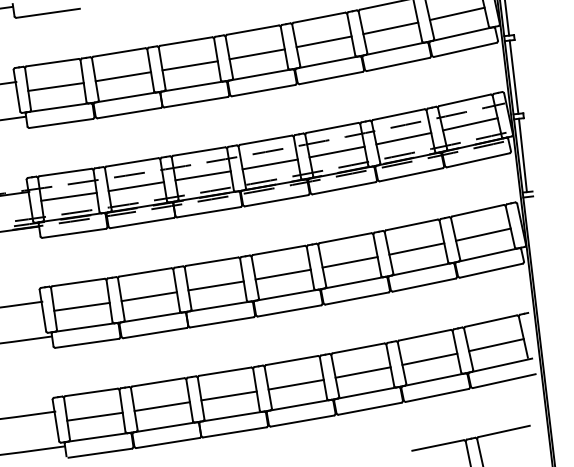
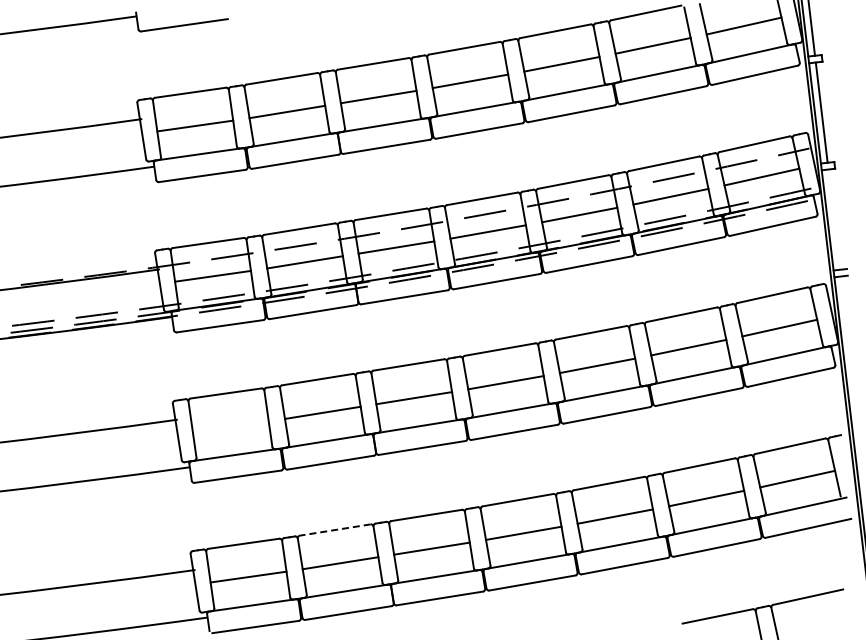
line: (522, 155) -> (833, 219), removed
line: (81, 306) -> (230, 426), removed
line: (158, 382) -> (335, 530), solid -> dashed

